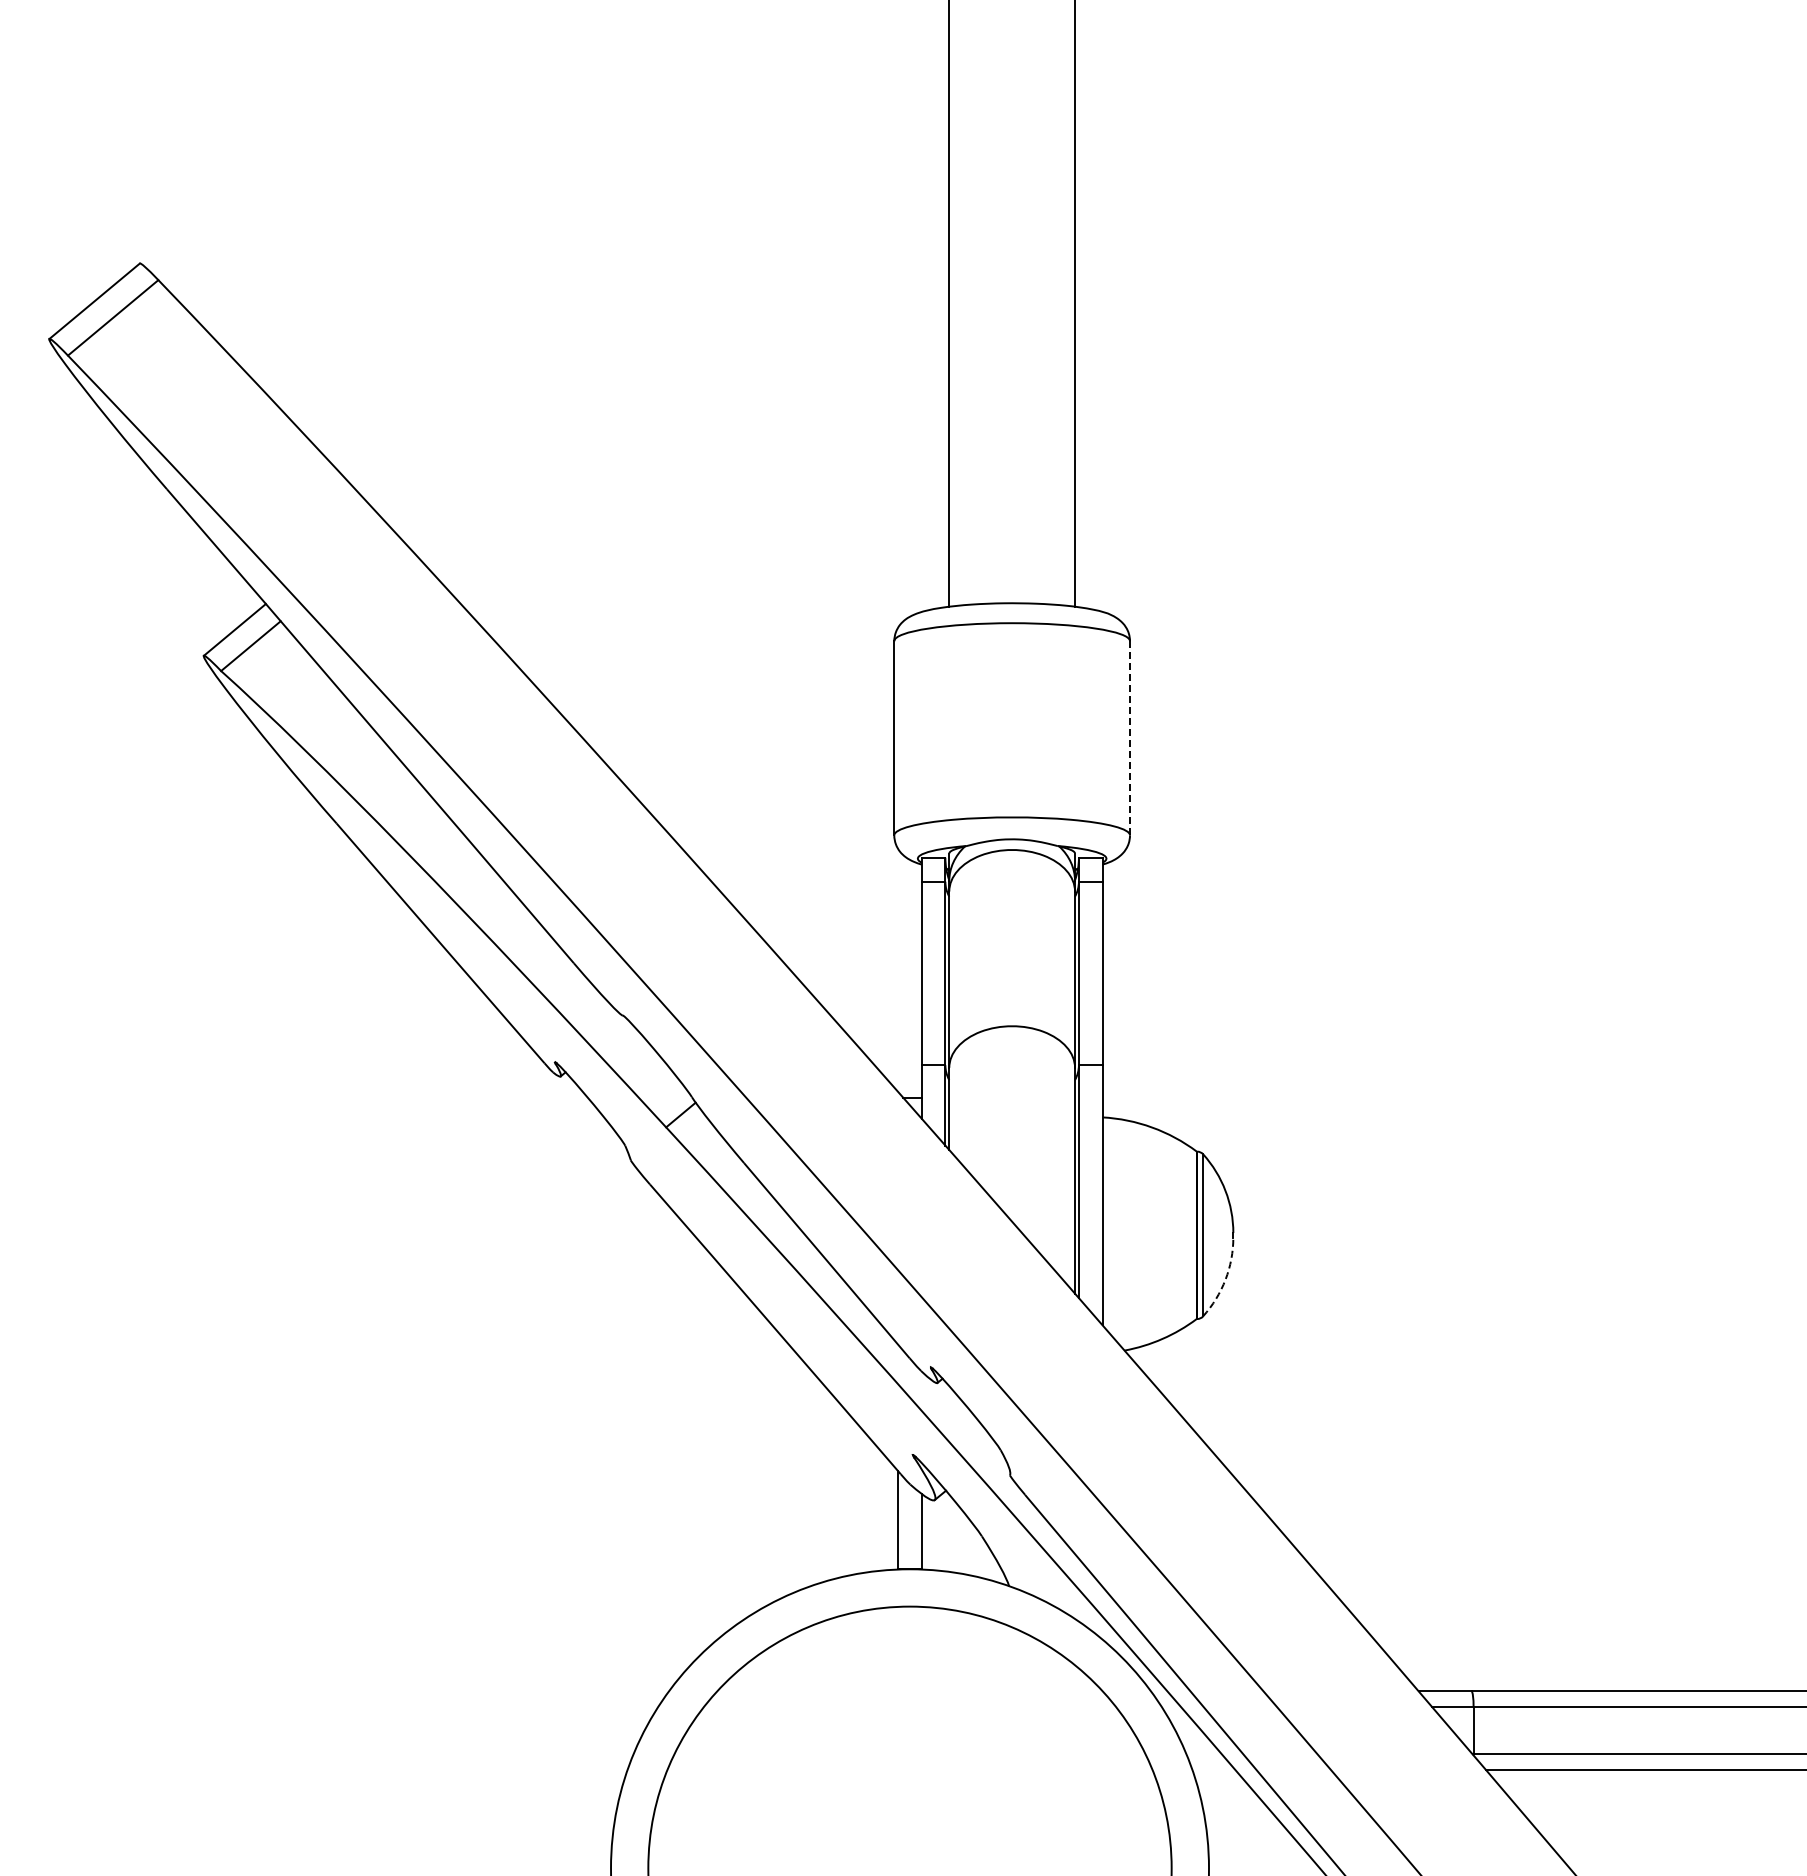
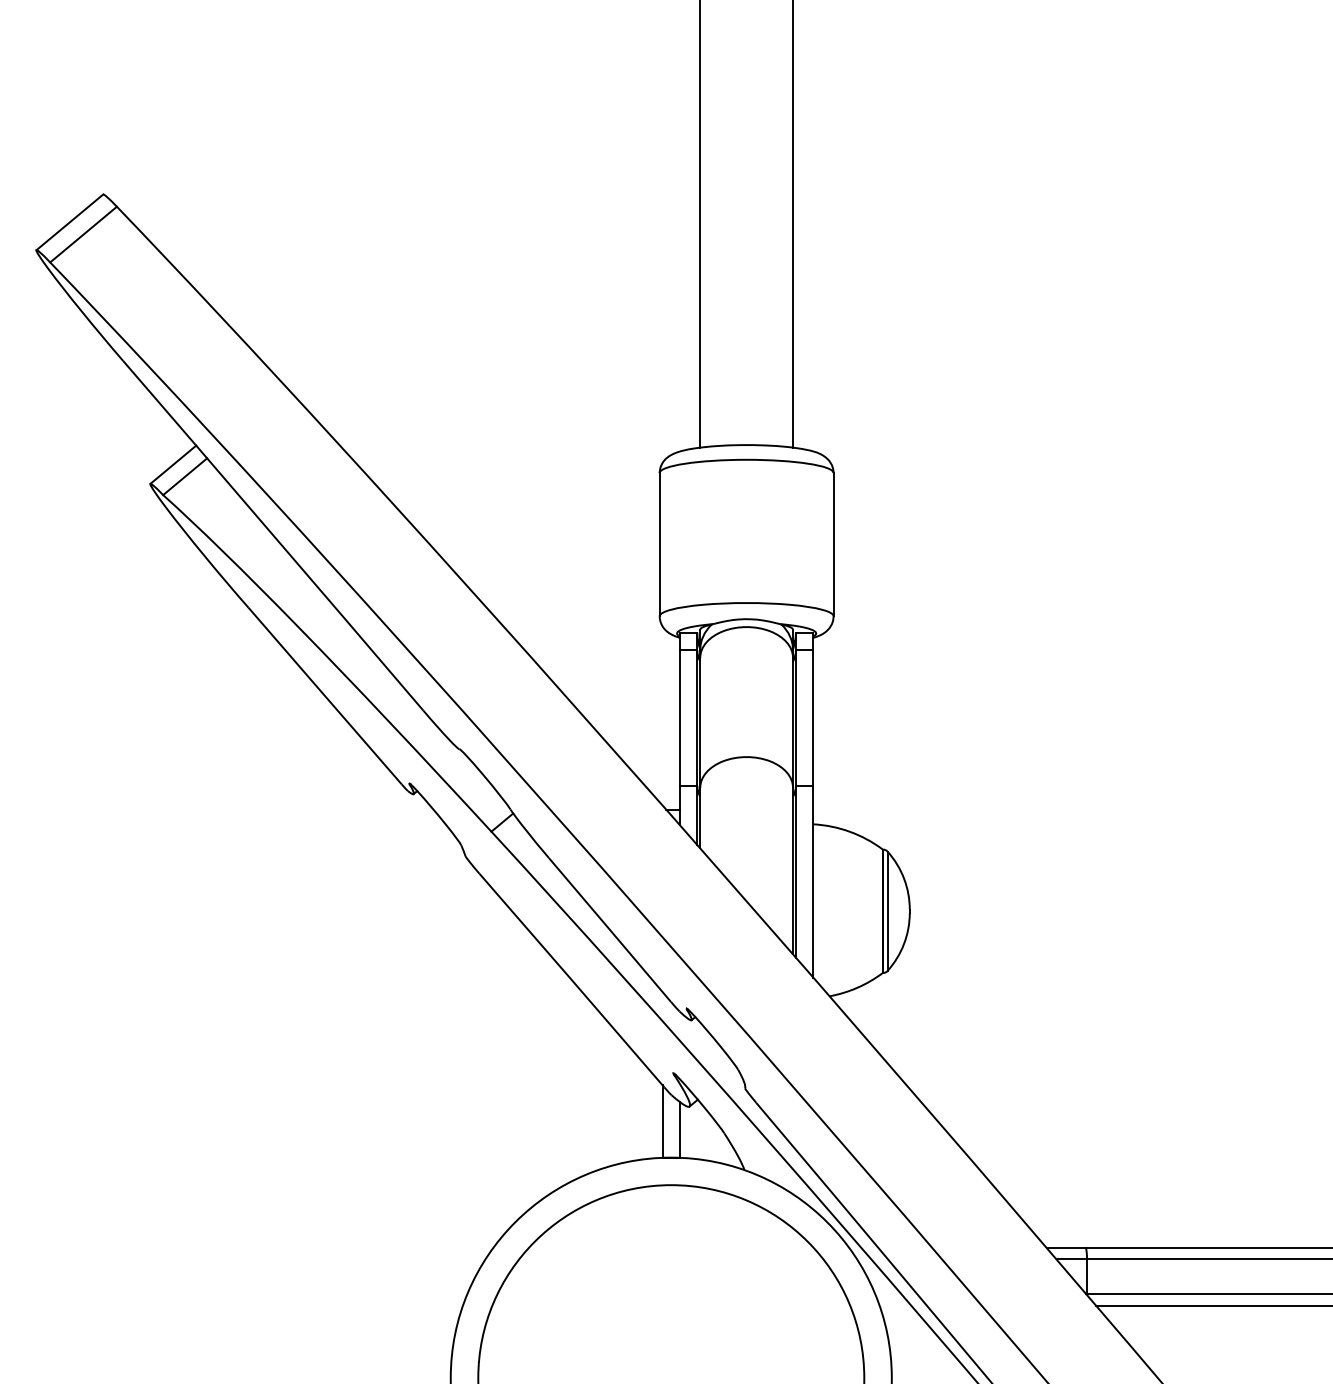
line: (1130, 737) -> (833, 544), dashed -> solid
arc: (1225, 1279) -> (904, 943), dashed -> solid

